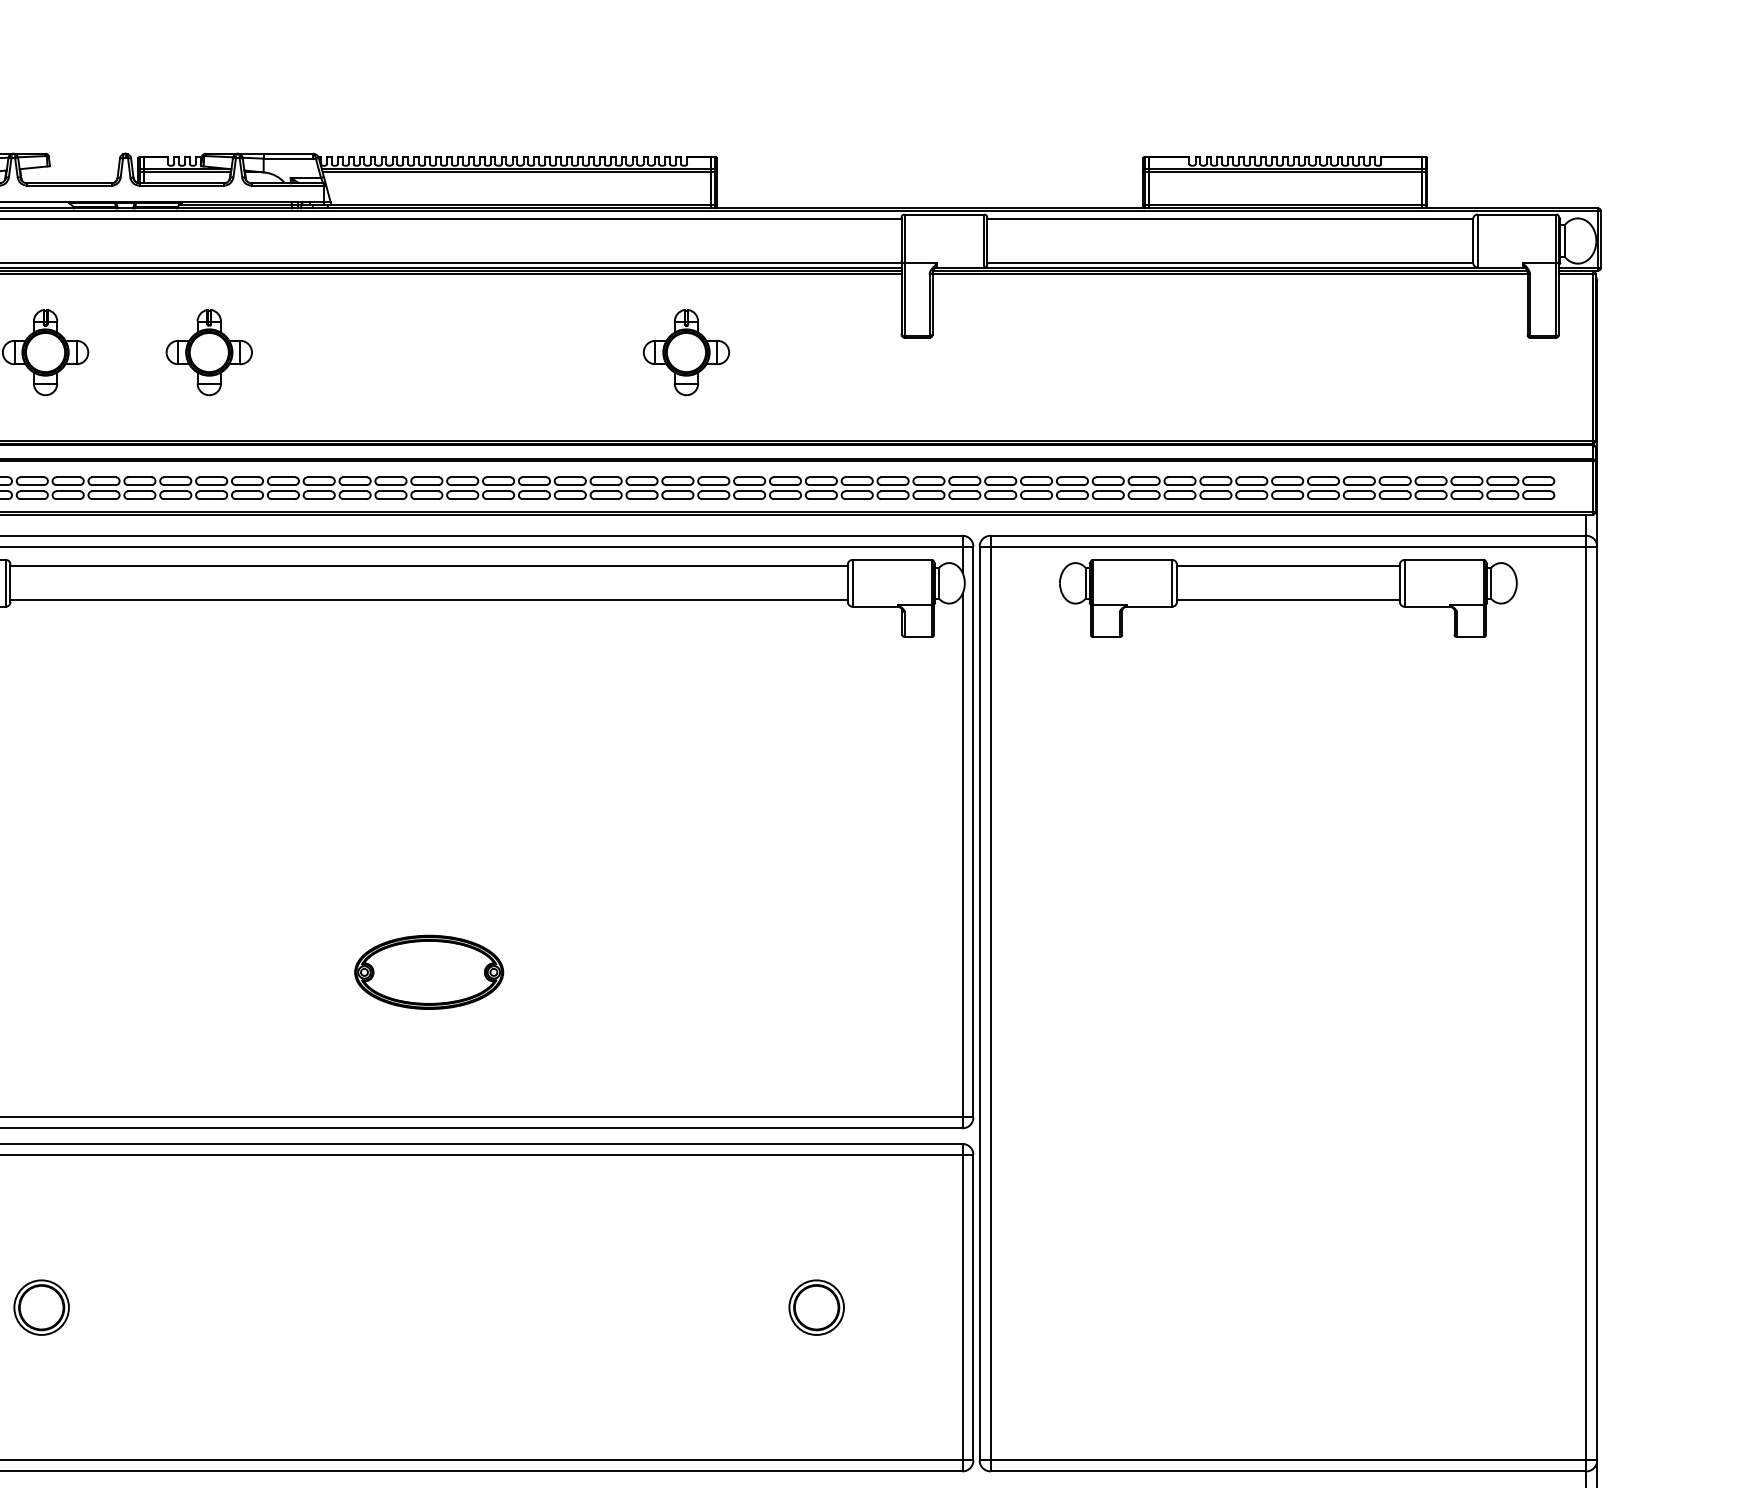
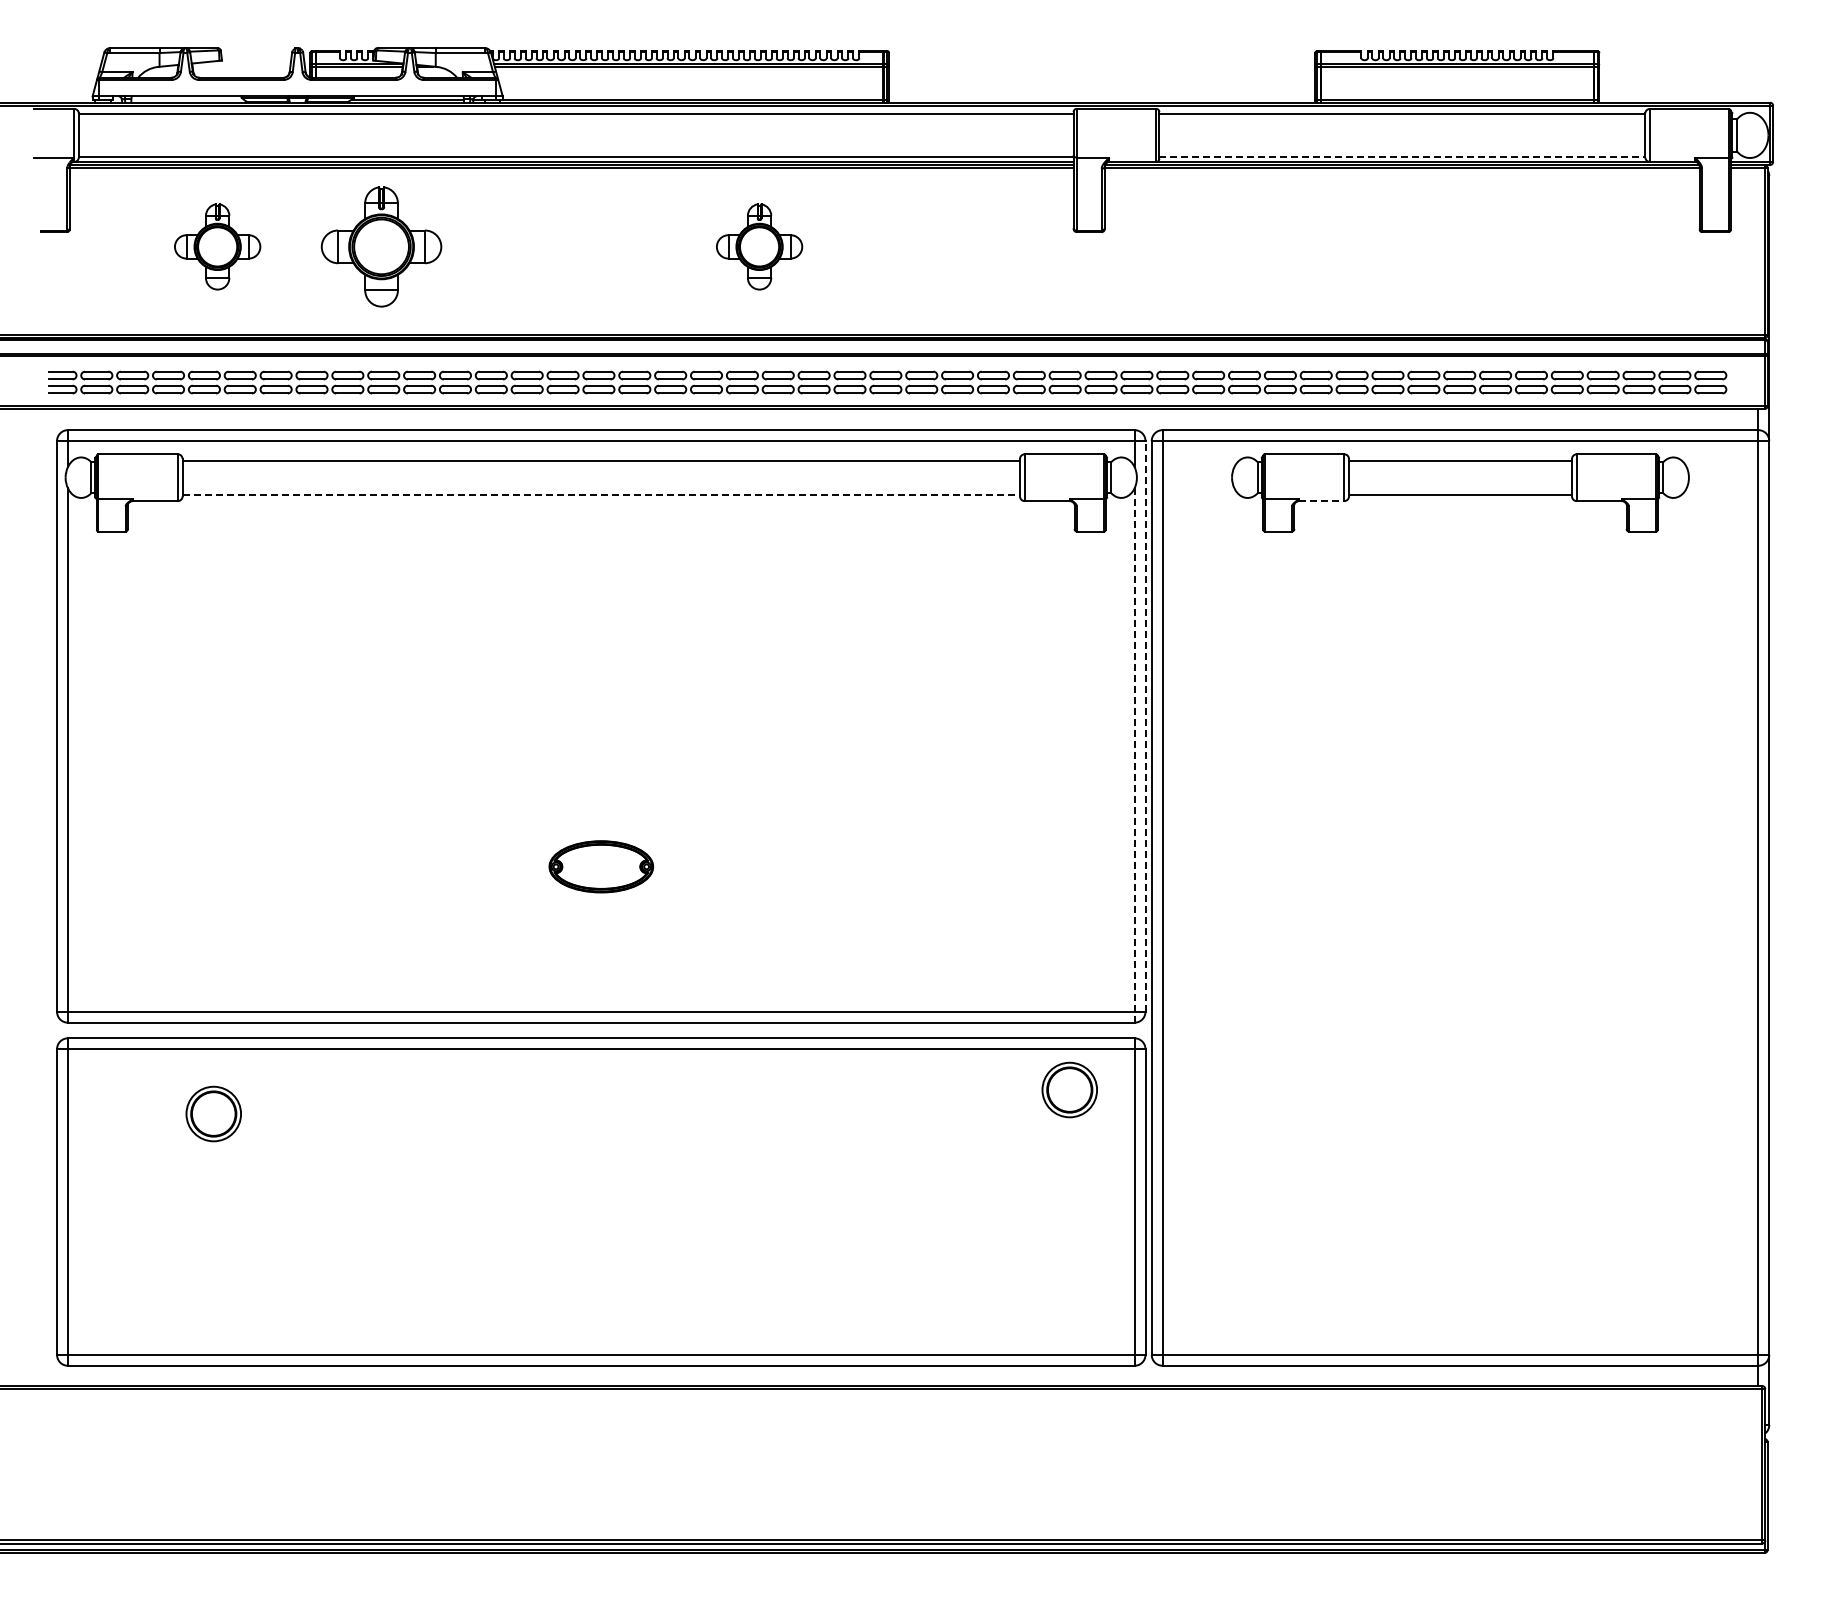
line: (1230, 263) -> (1402, 157), solid -> dashed
part: (208, 352) -> (380, 246), size x1.4
part: (686, 352) -> (759, 246), moved
line: (429, 600) -> (601, 494), solid -> dashed
line: (1149, 607) -> (1321, 501), solid -> dashed
line: (973, 831) -> (1145, 725), solid -> dashed
line: (962, 861) -> (1134, 755), solid -> dashed
part: (429, 972) -> (601, 866), size x0.7
part: (41, 1307) -> (213, 1113), moved
part: (816, 1307) -> (1069, 1089), moved

